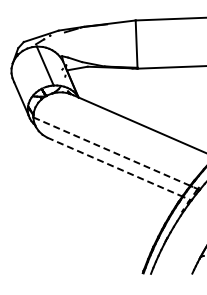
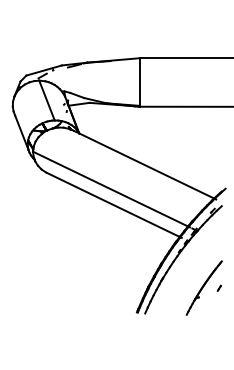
line: (111, 152) -> (110, 189), dashed -> solid
line: (115, 166) -> (113, 204), dashed -> solid

